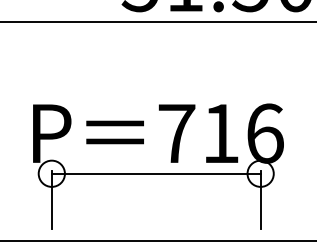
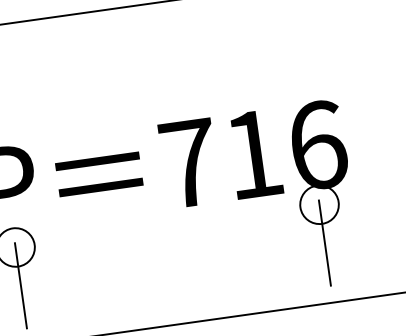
line: (155, 173) -> (166, 225), removed

